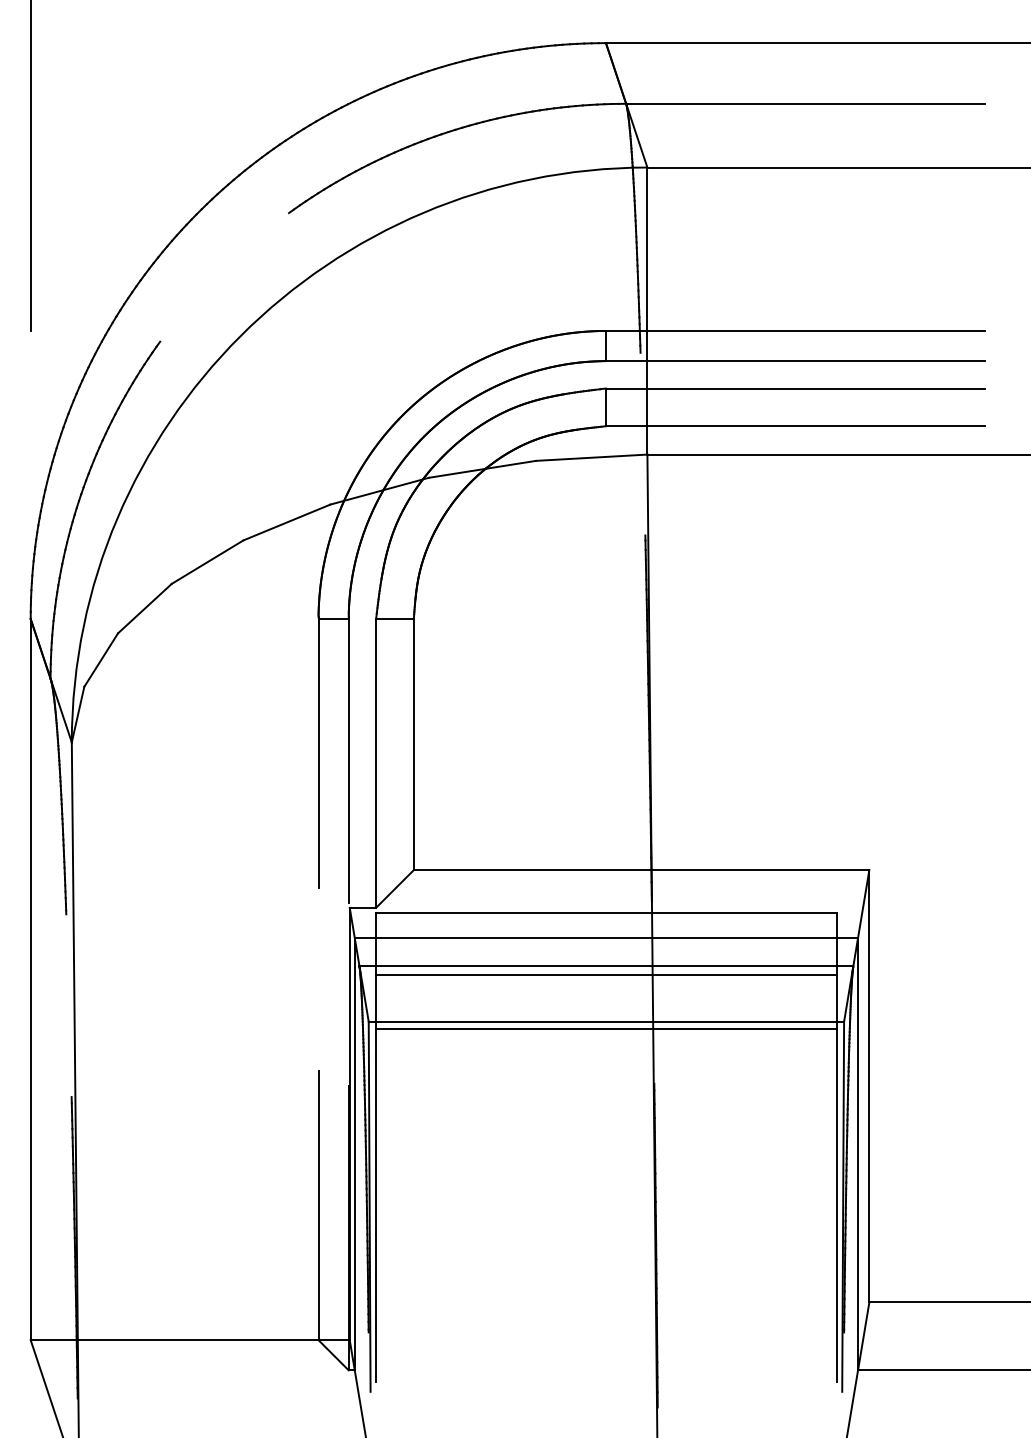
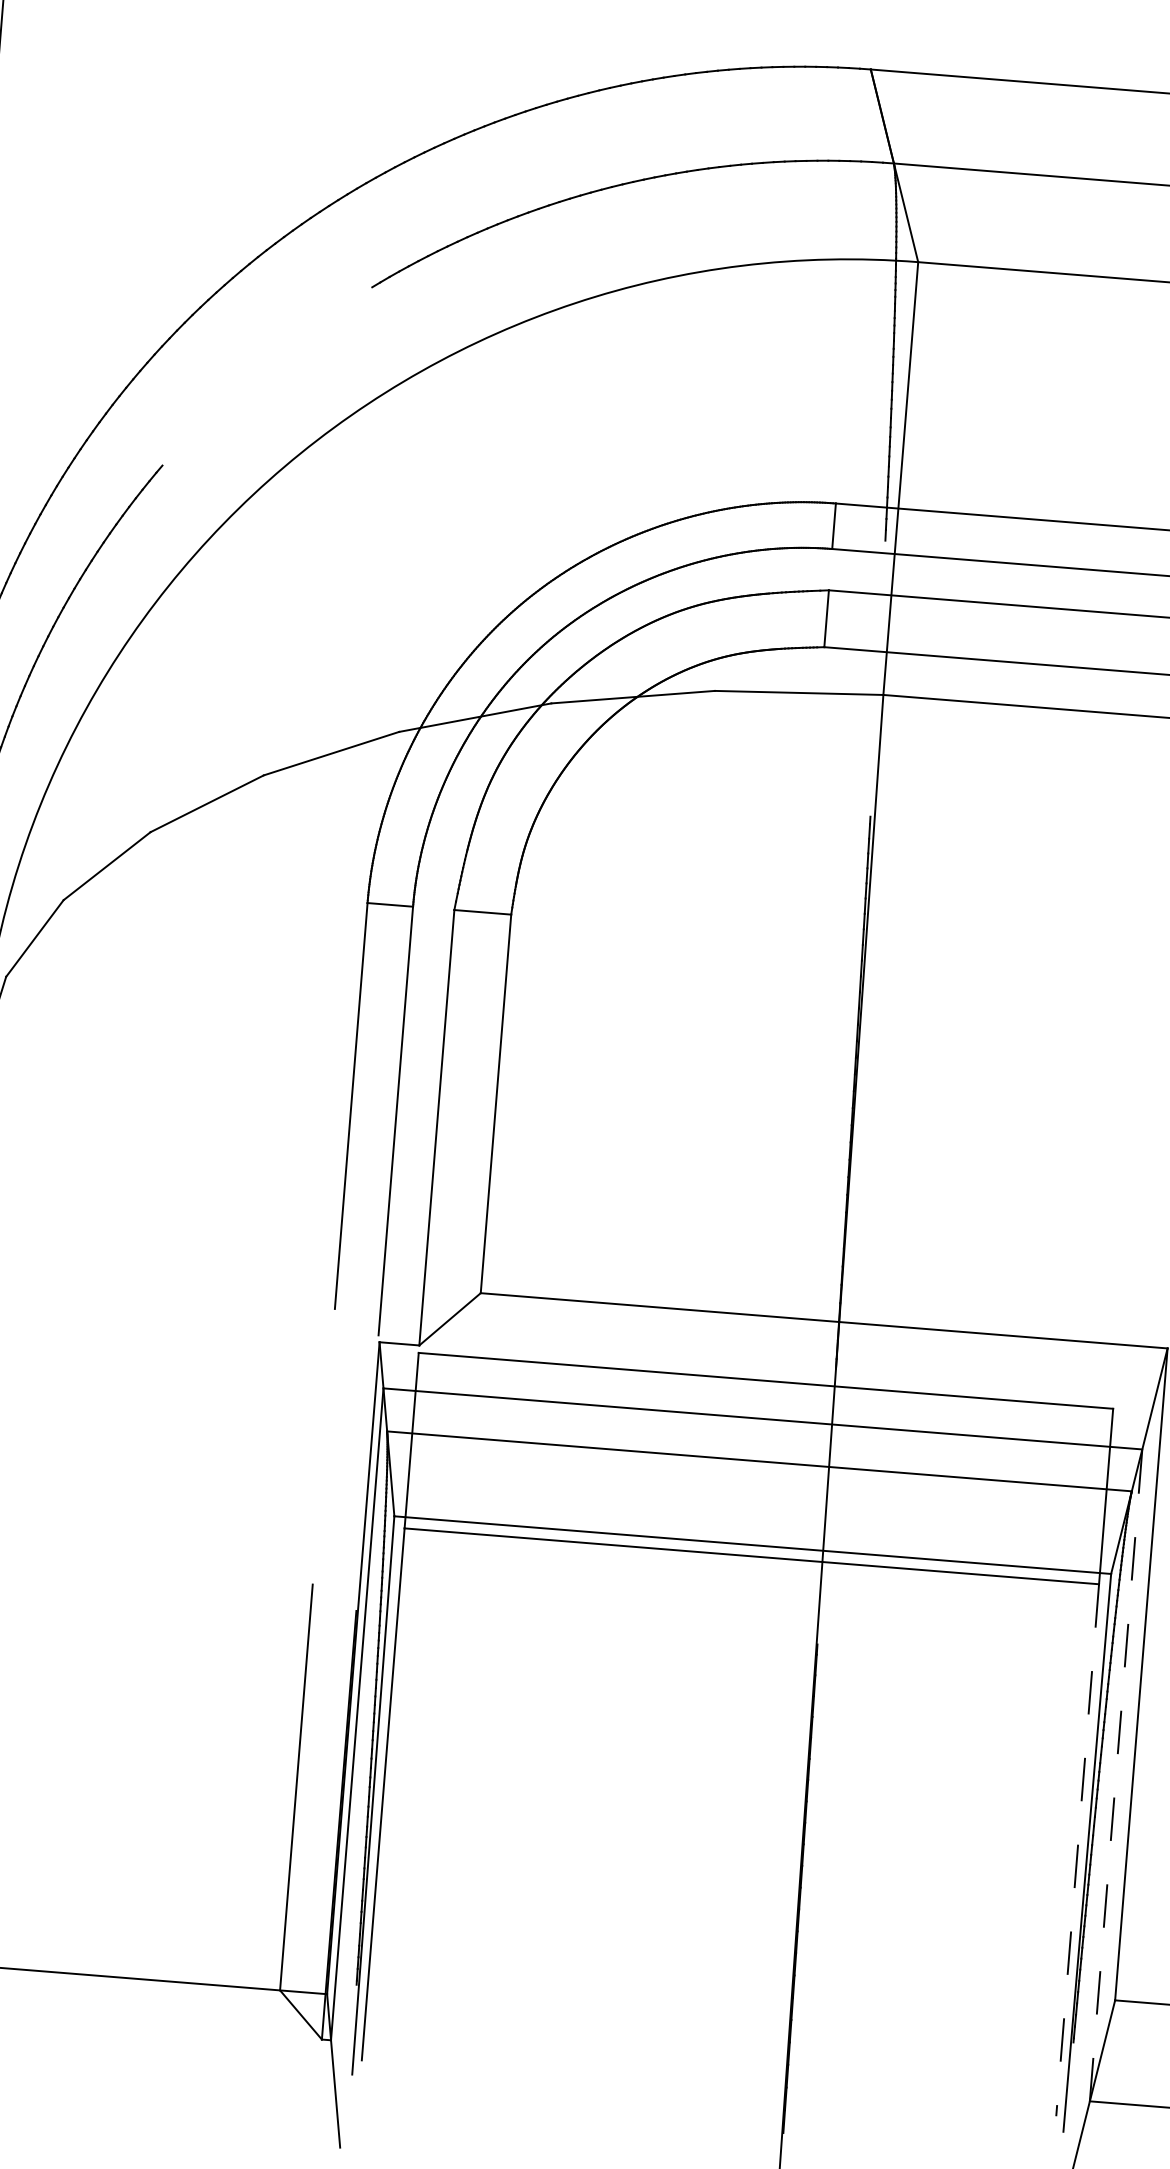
line: (606, 975) -> (758, 1475), removed
line: (858, 1153) -> (1116, 1774), solid -> dashed
line: (836, 1206) -> (1077, 1851), solid -> dashed

